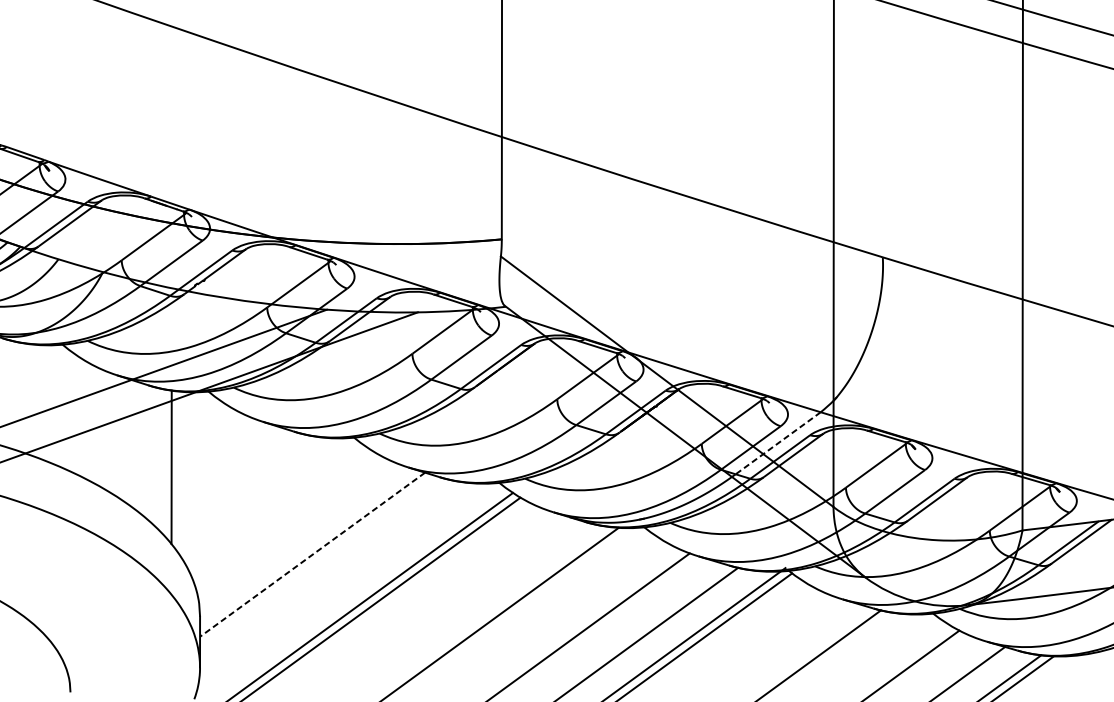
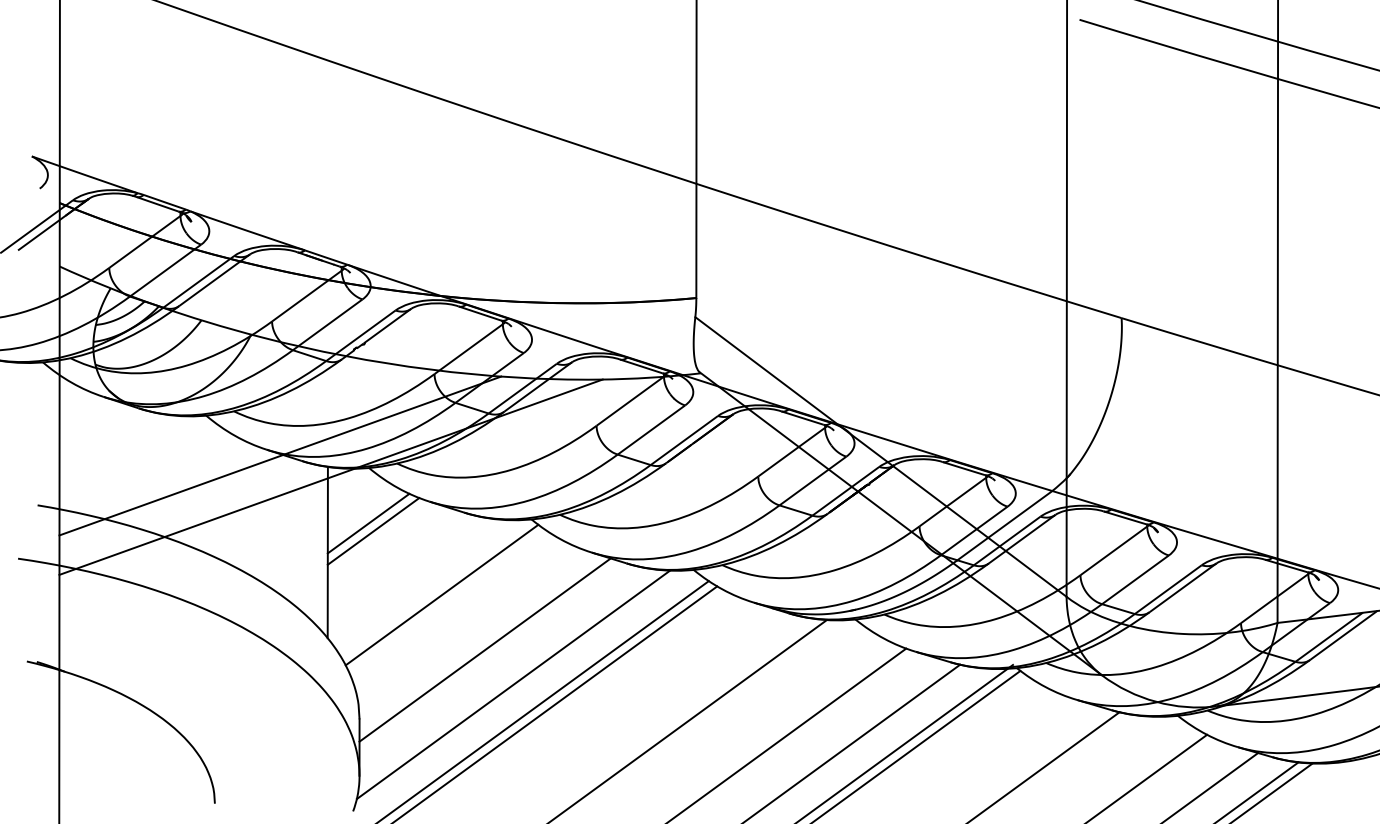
line: (208, 441) -> (368, 523), added
line: (777, 443) -> (1004, 525), dashed -> solid
line: (212, 448) -> (373, 531), added
line: (273, 504) -> (441, 594), added
line: (312, 555) -> (484, 650), dashed -> solid
line: (337, 585) -> (513, 684), added

